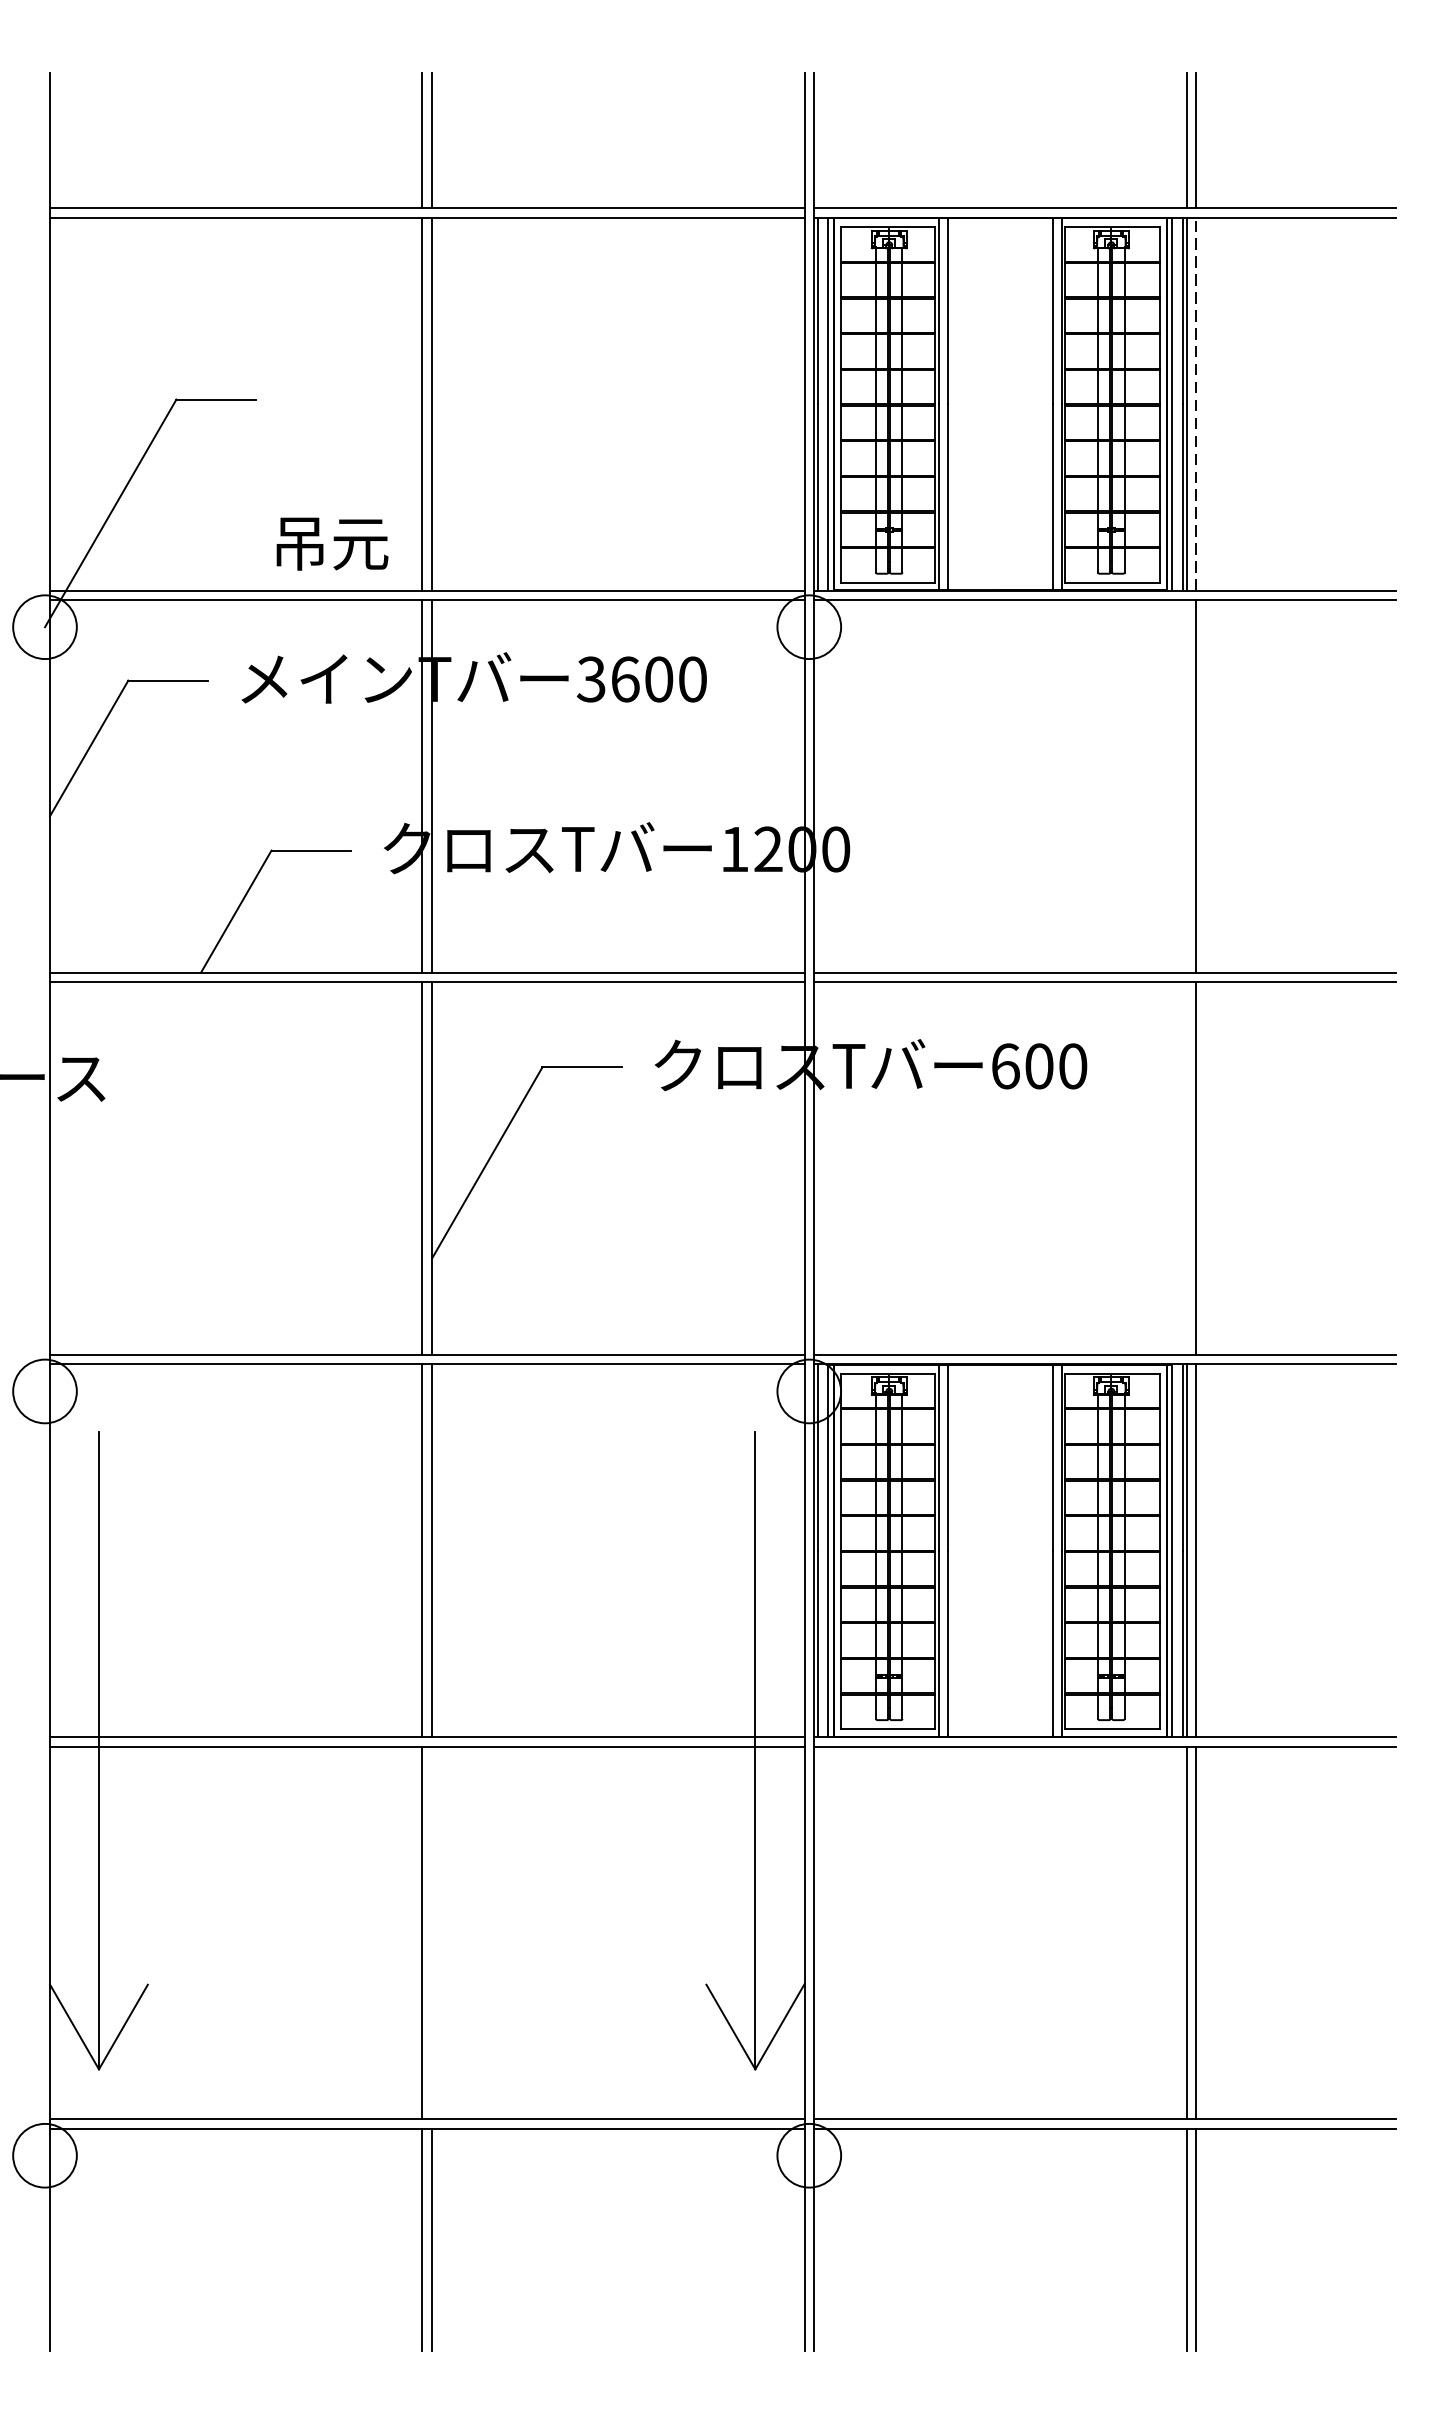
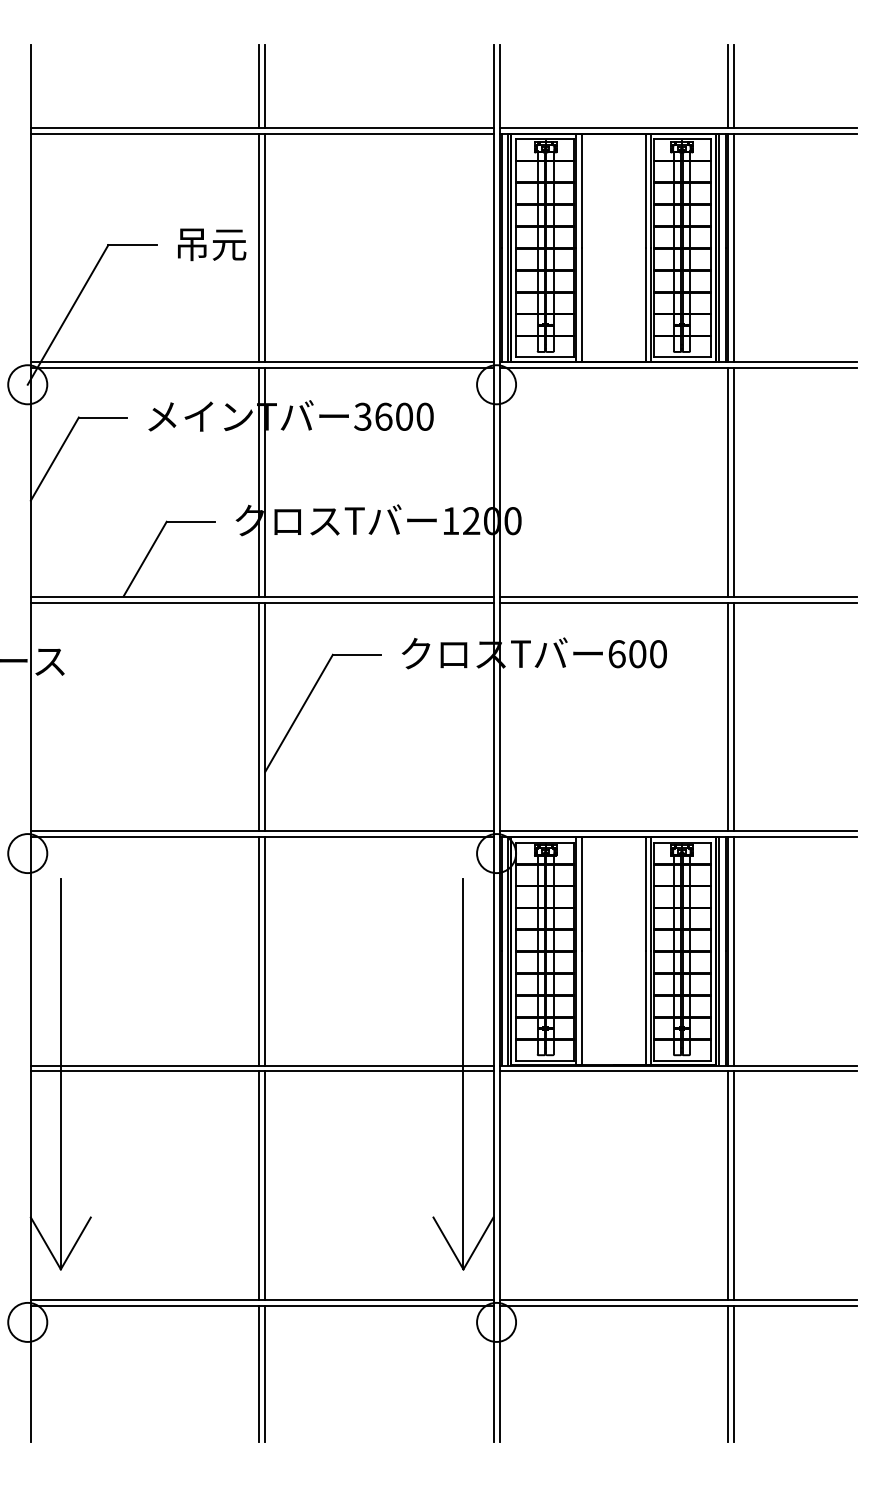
line: (1195, 403) -> (733, 247), dashed -> solid
text: (333, 543) -> (212, 244), moved
line: (1187, 786) -> (728, 482), added
line: (1187, 1167) -> (728, 716), added
line: (432, 1932) -> (265, 1185), added

